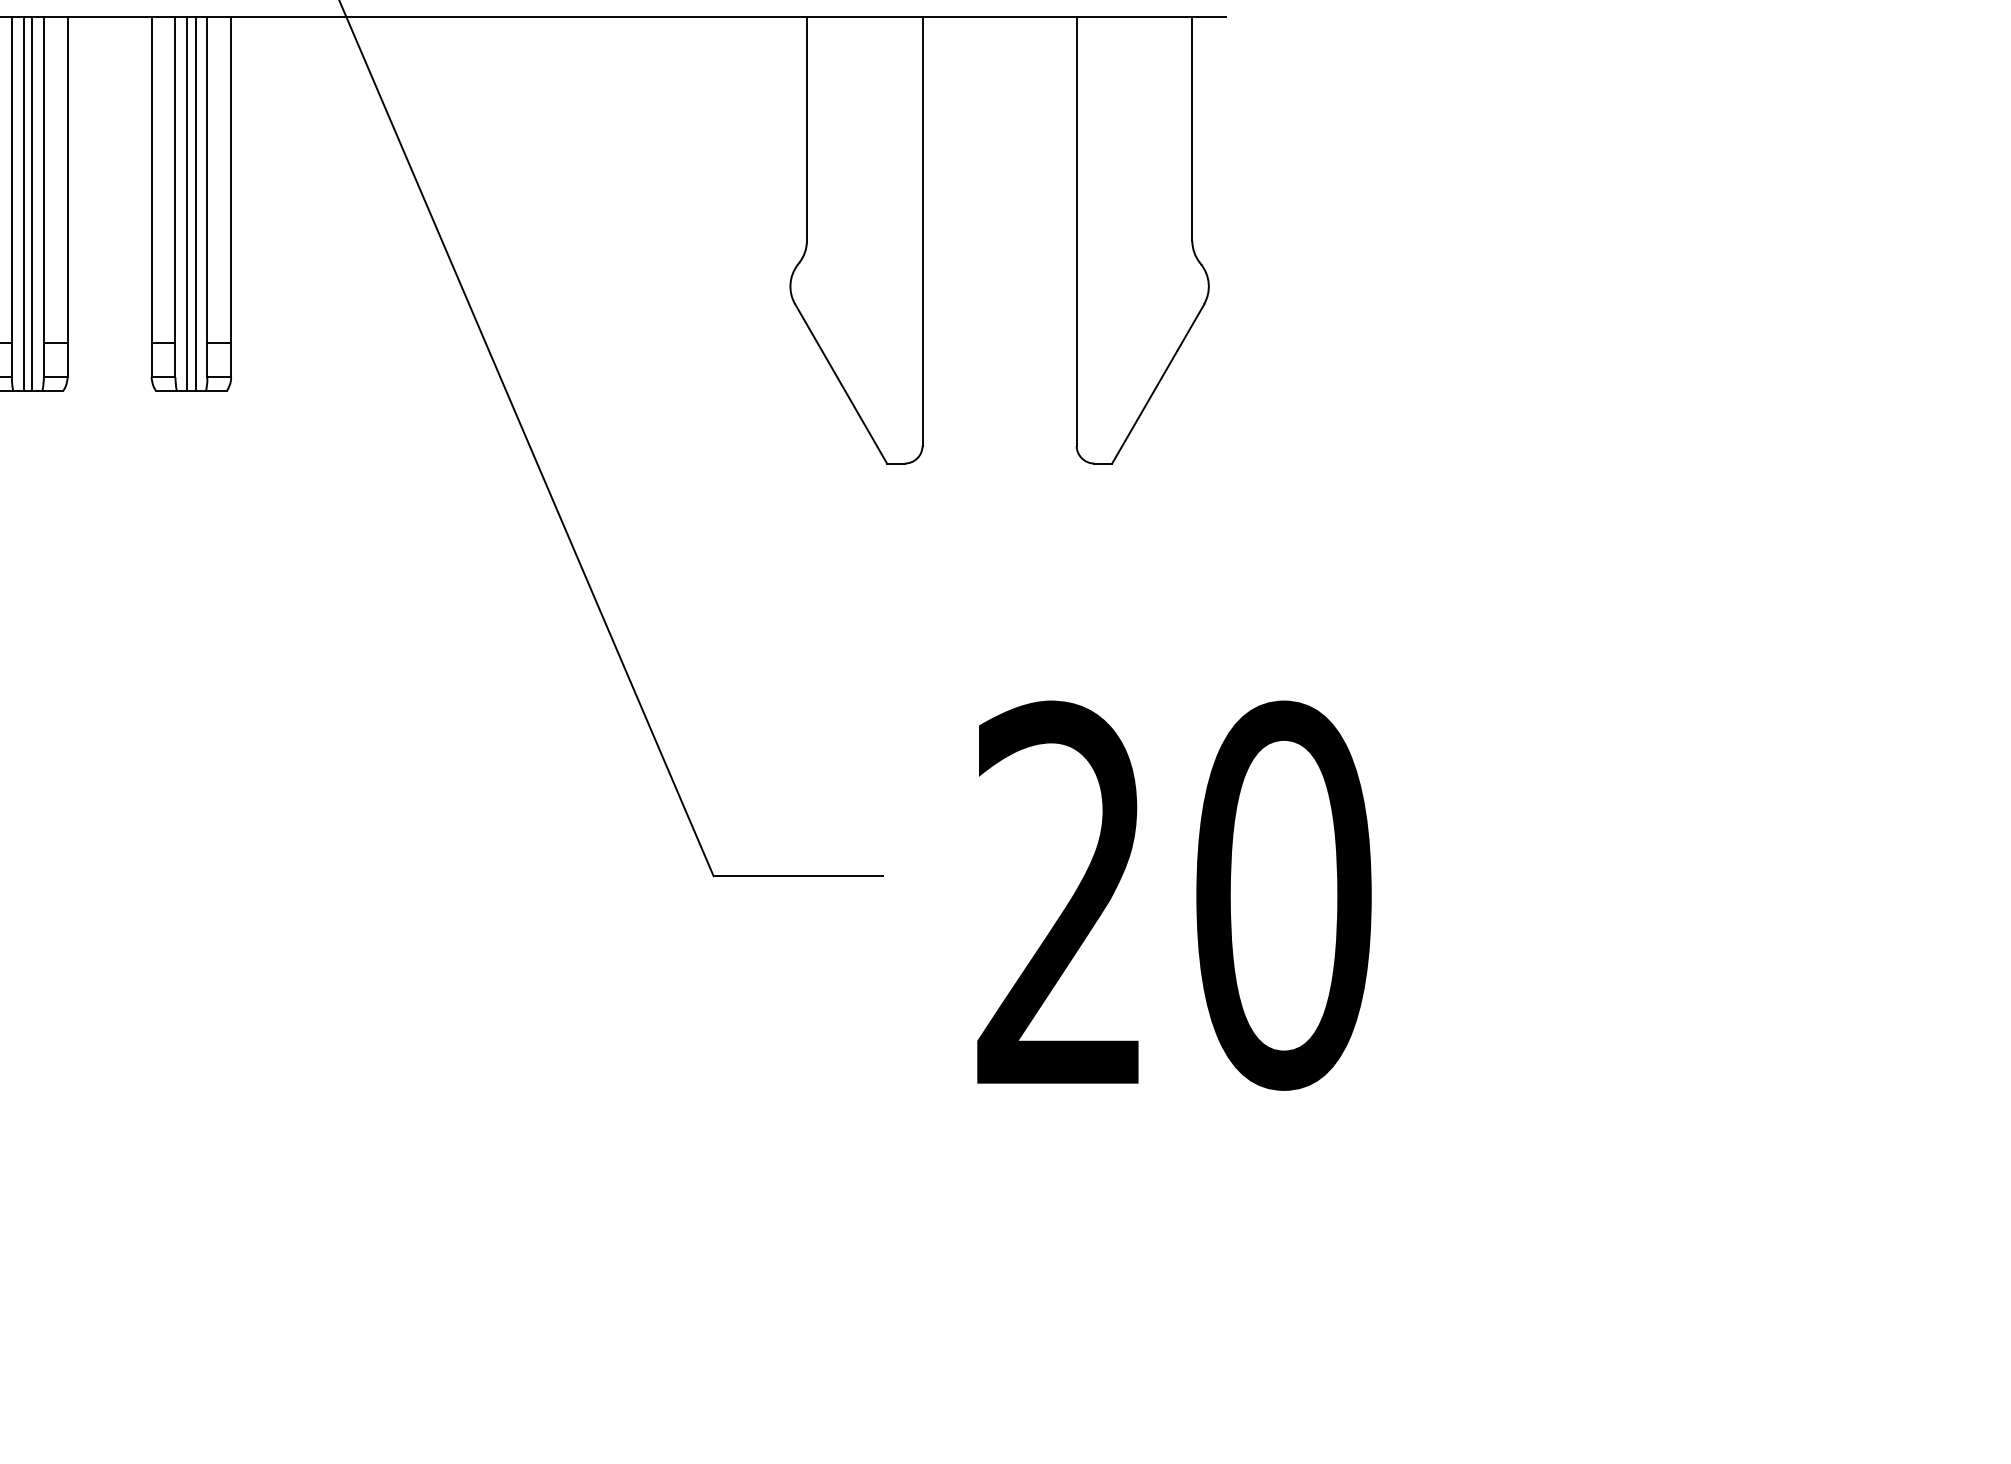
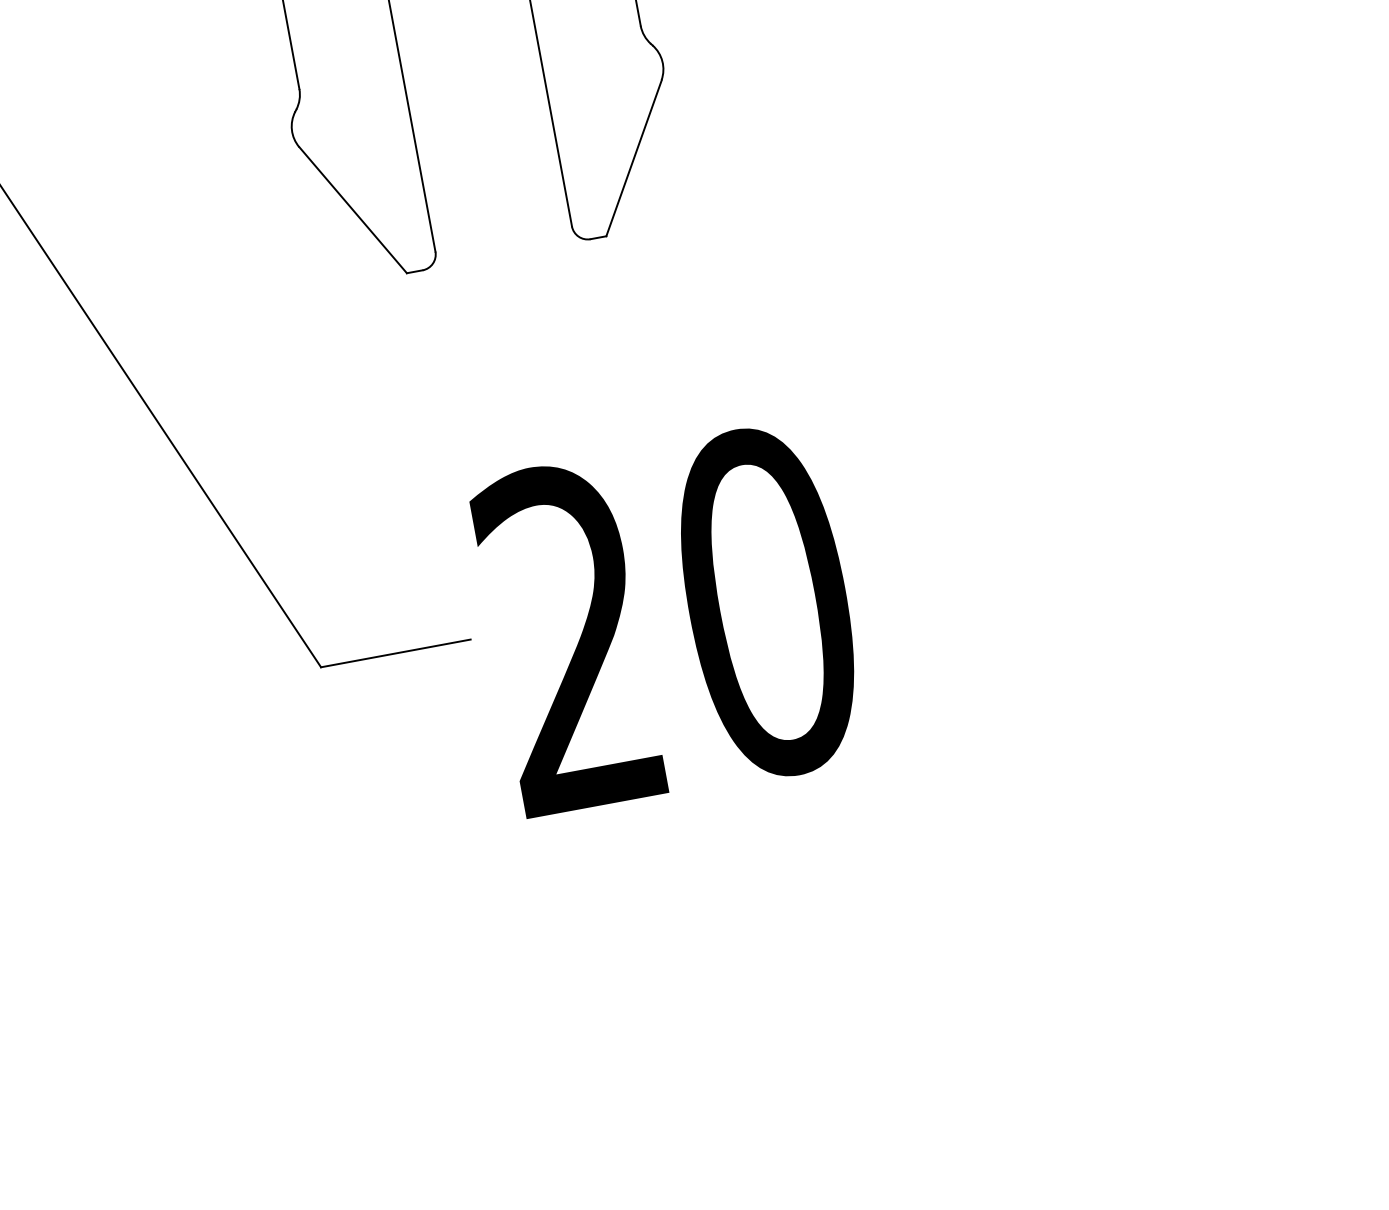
text: (1174, 895) -> (670, 620), moved

